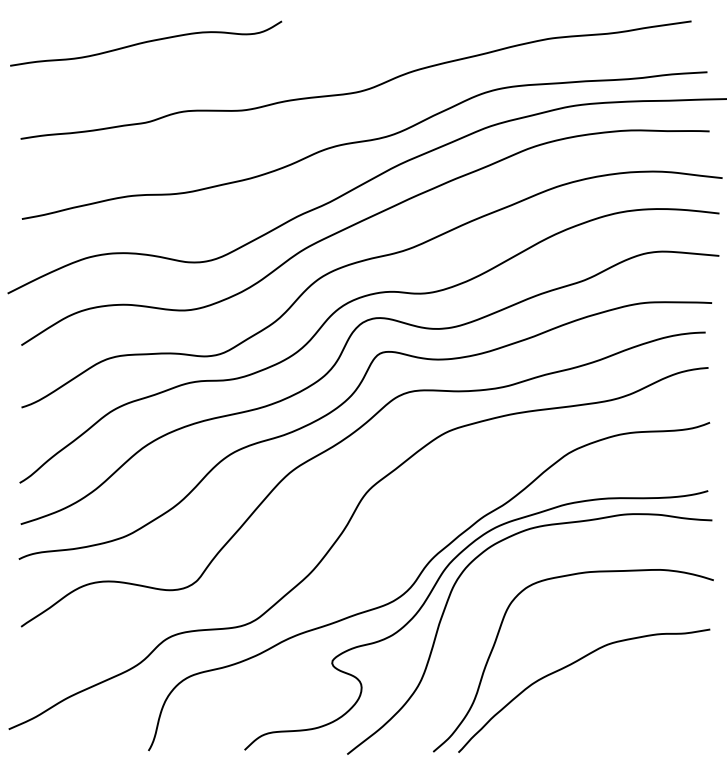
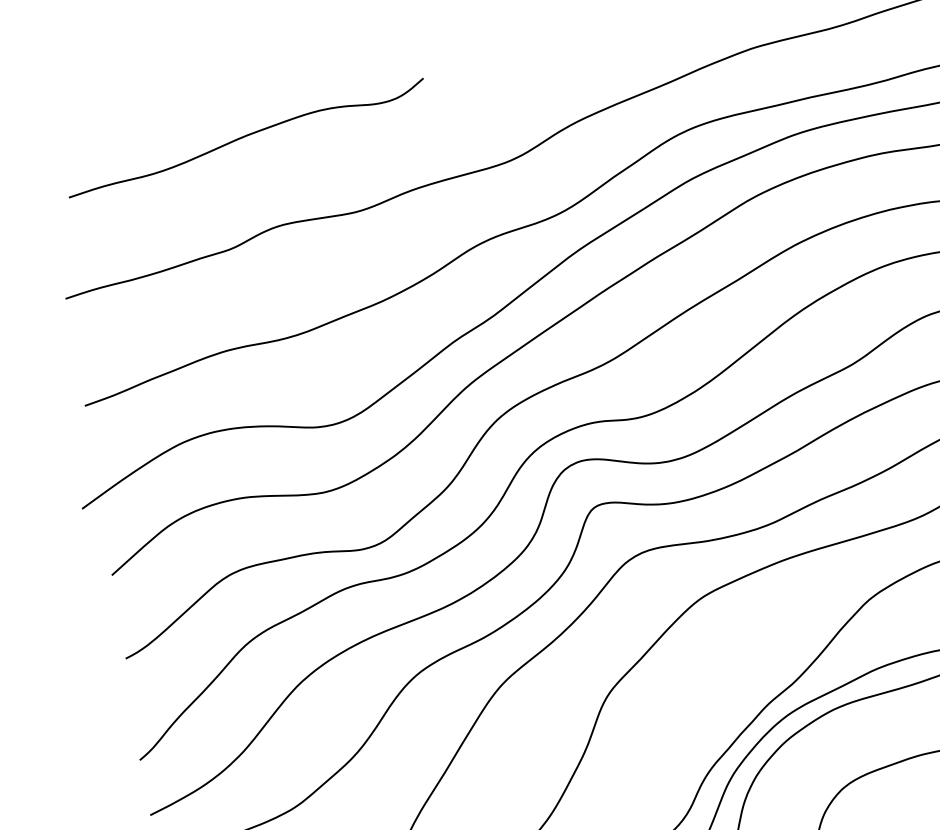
curve: (146, 42) -> (246, 136), moved

